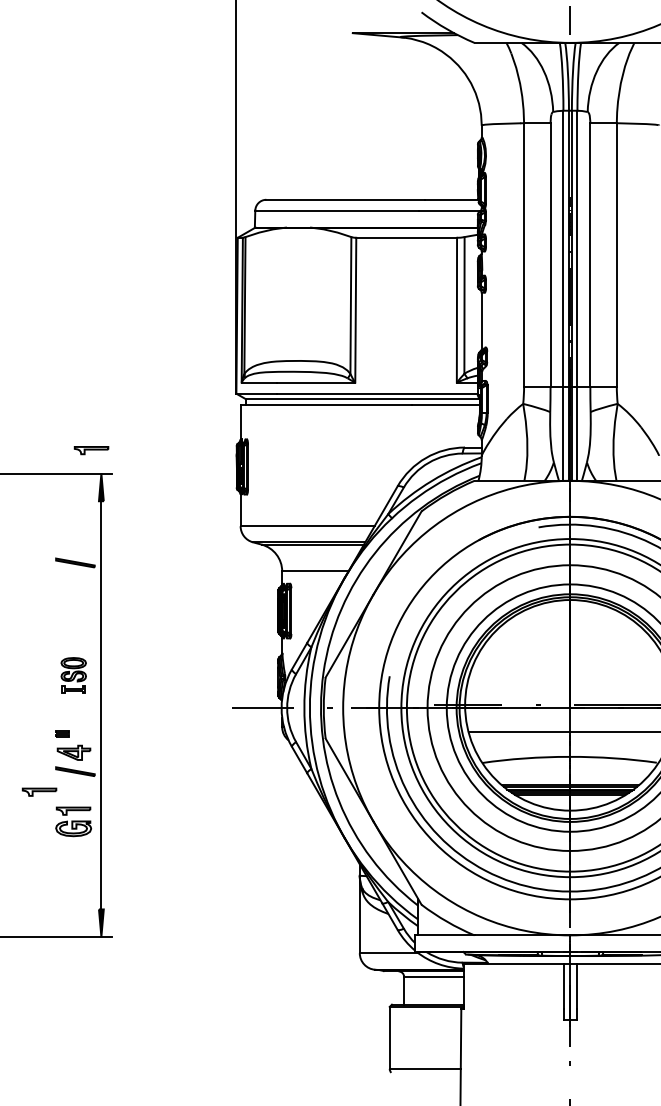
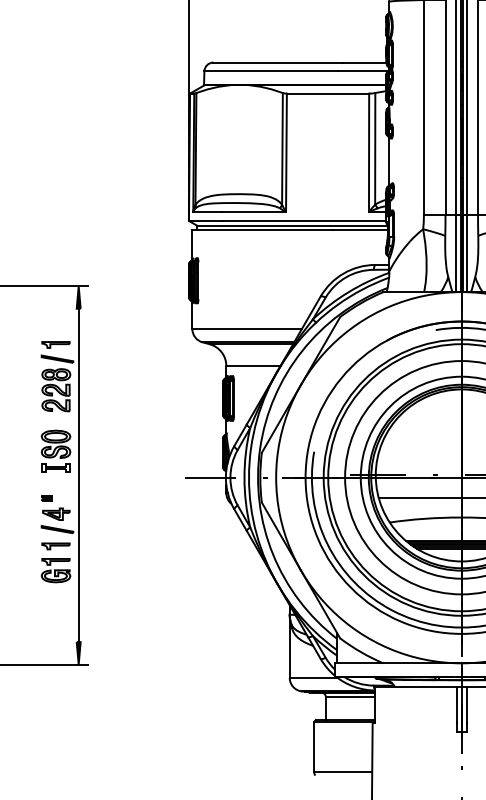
part: (91, 450) -> (55, 344), moved
part: (74, 600) -> (56, 389), added
part: (73, 675) -> (55, 451), size x1.43
part: (39, 791) -> (55, 545), moved

